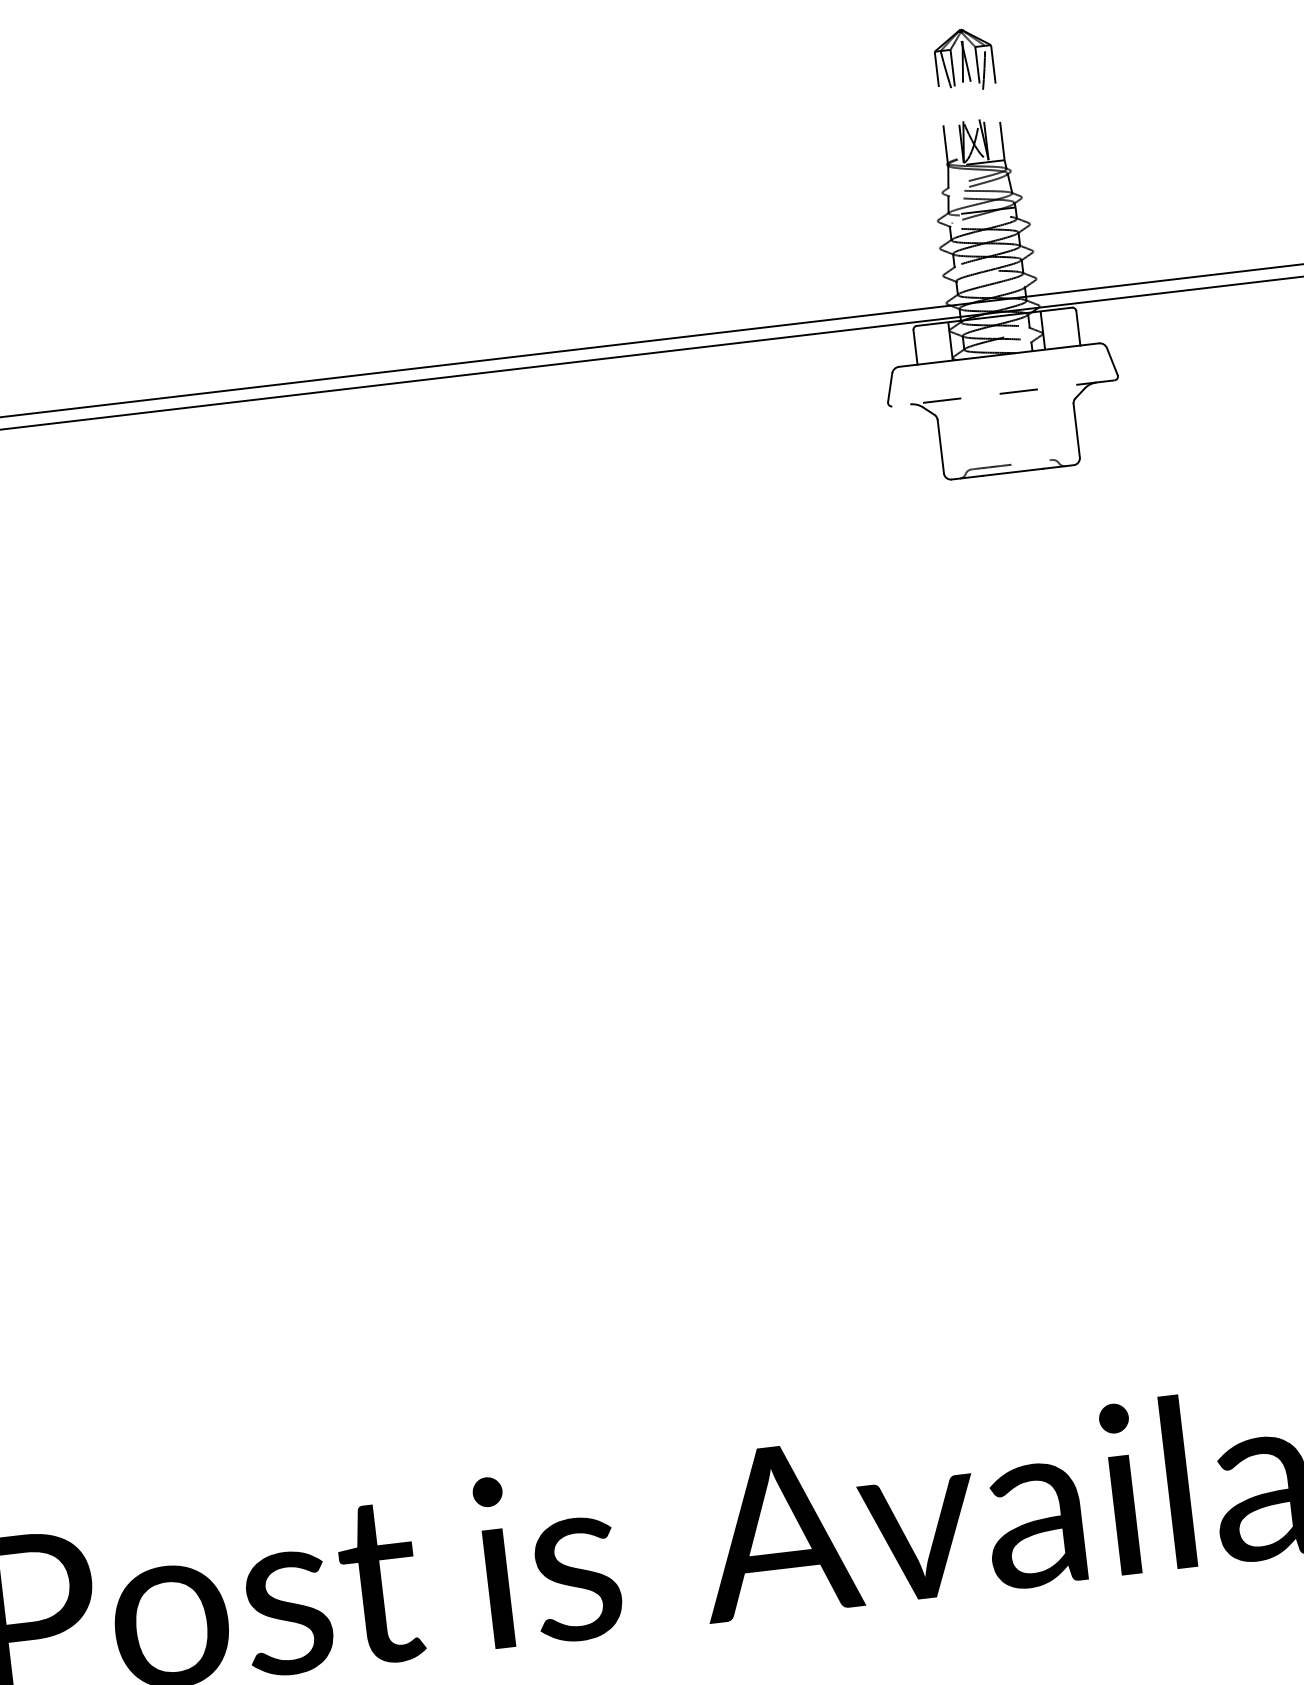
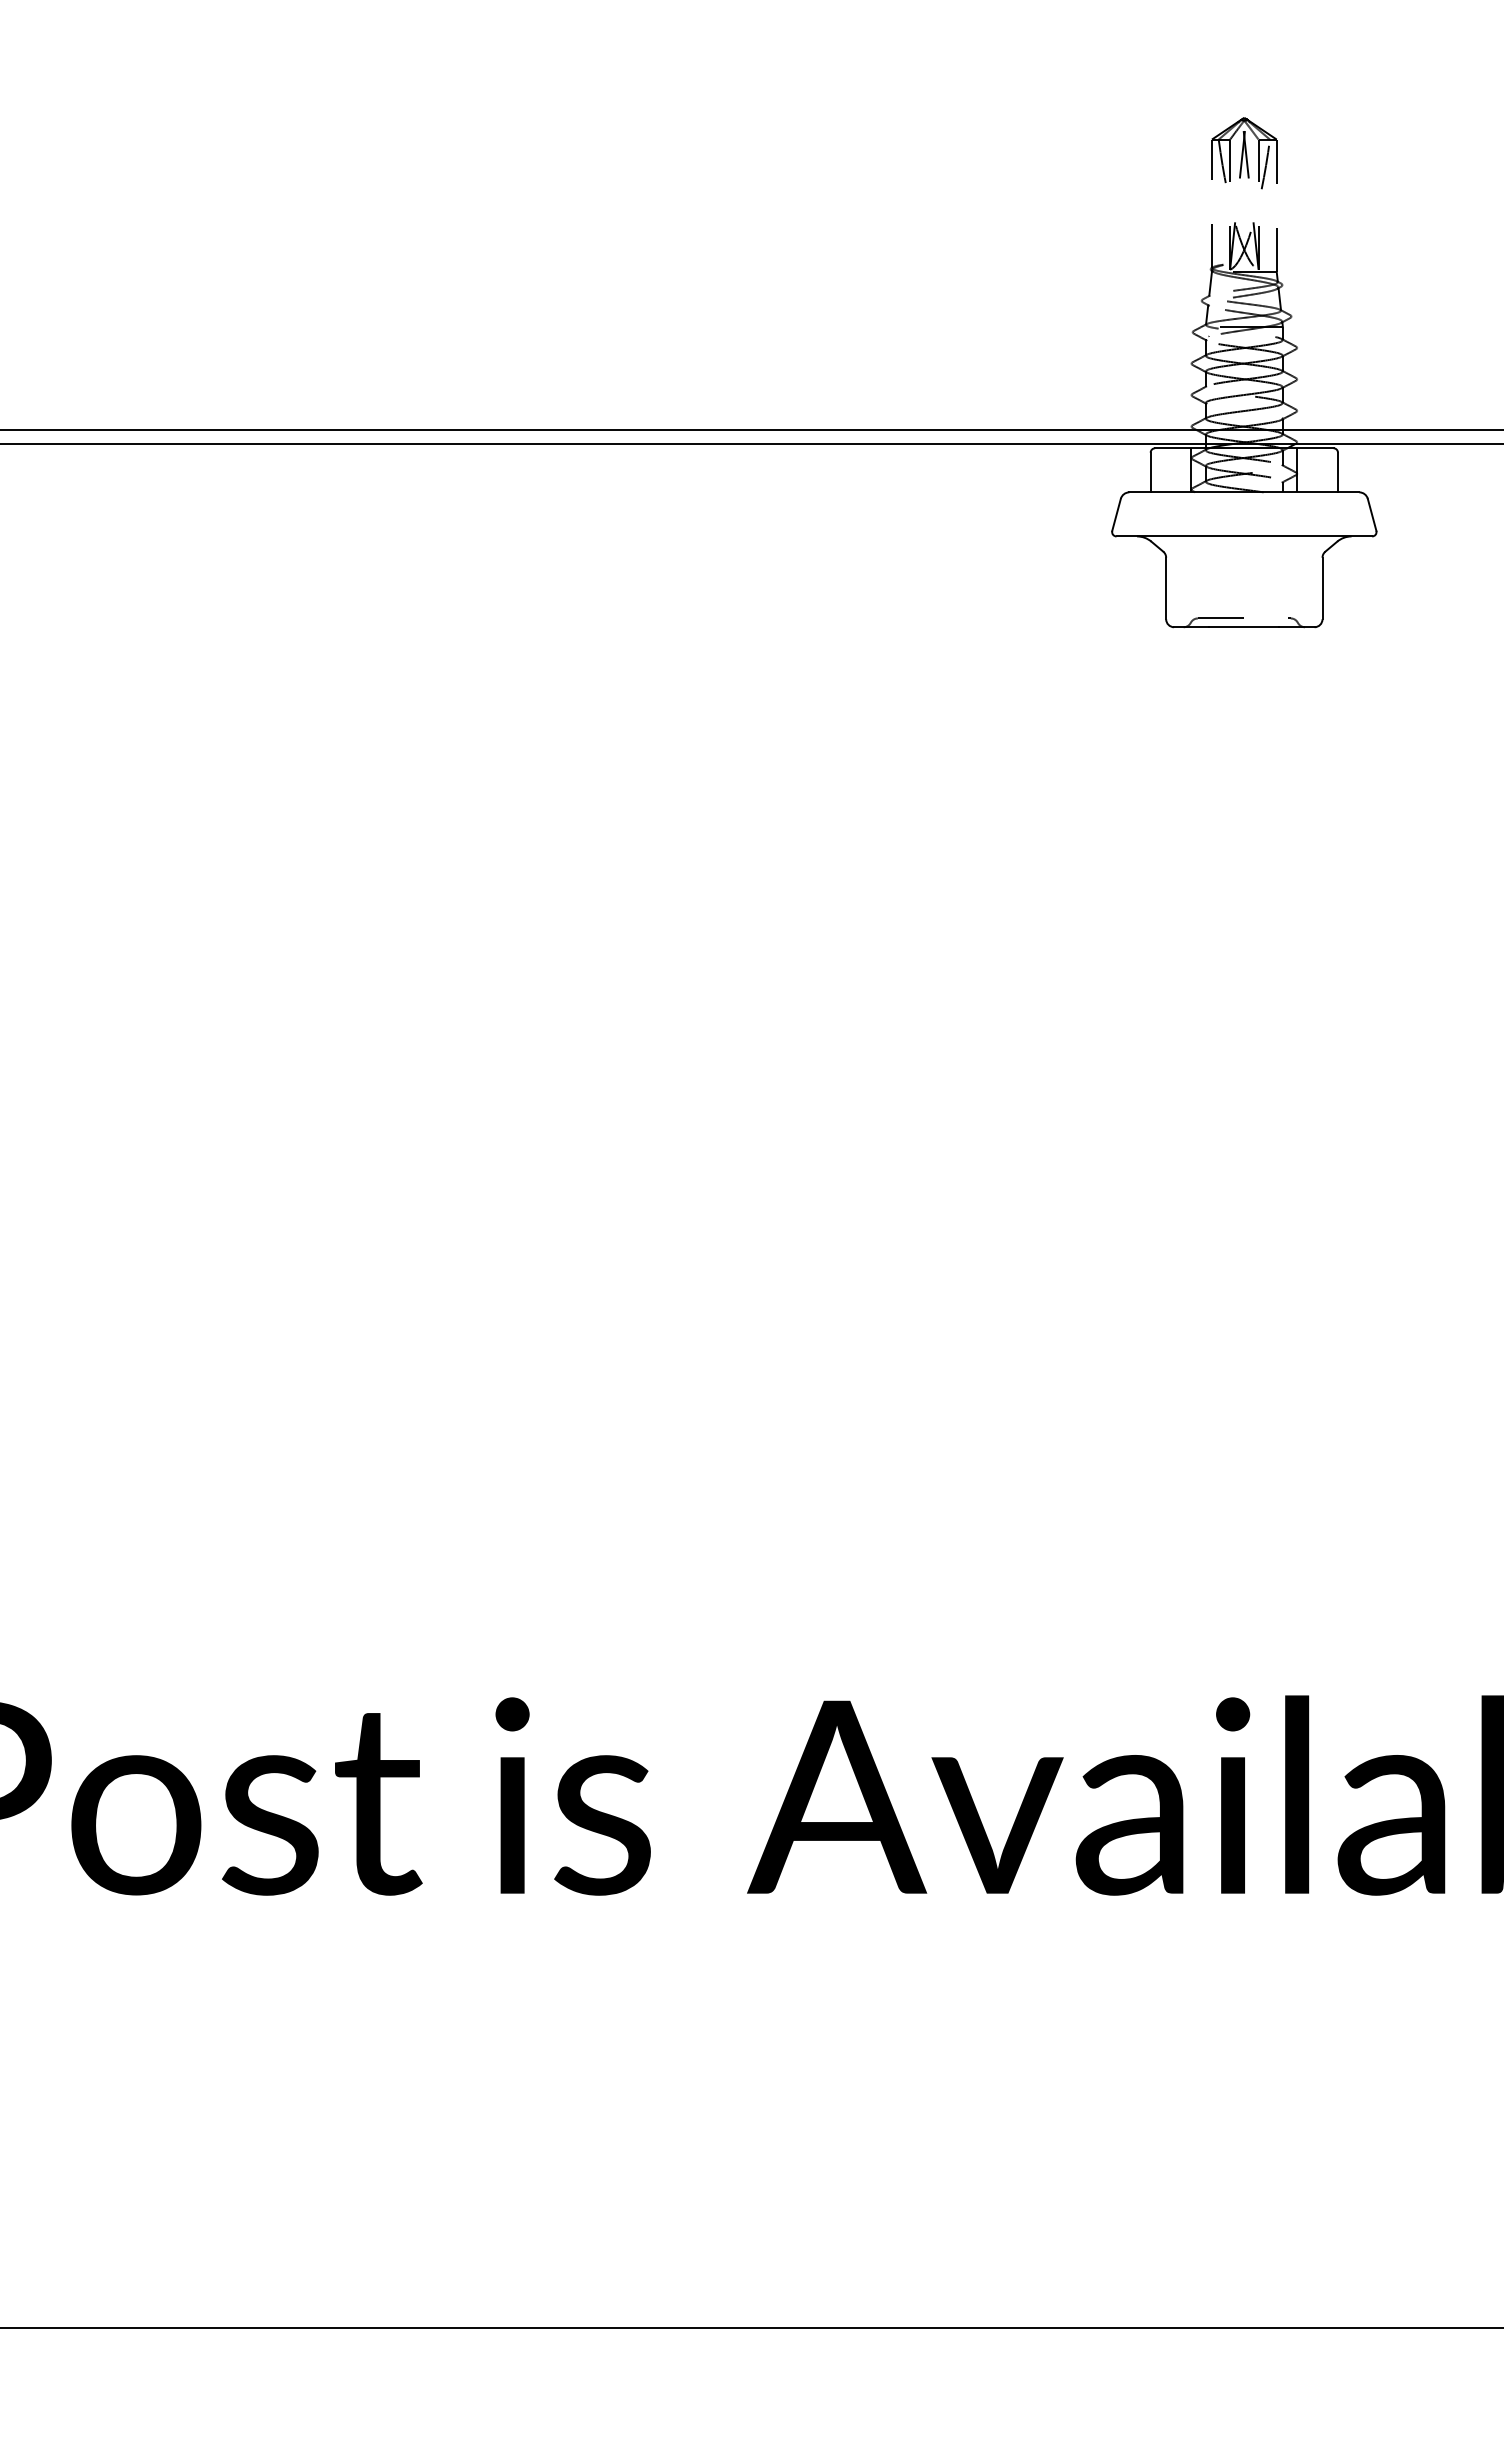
line: (1003, 393) -> (1244, 536), dashed -> solid

